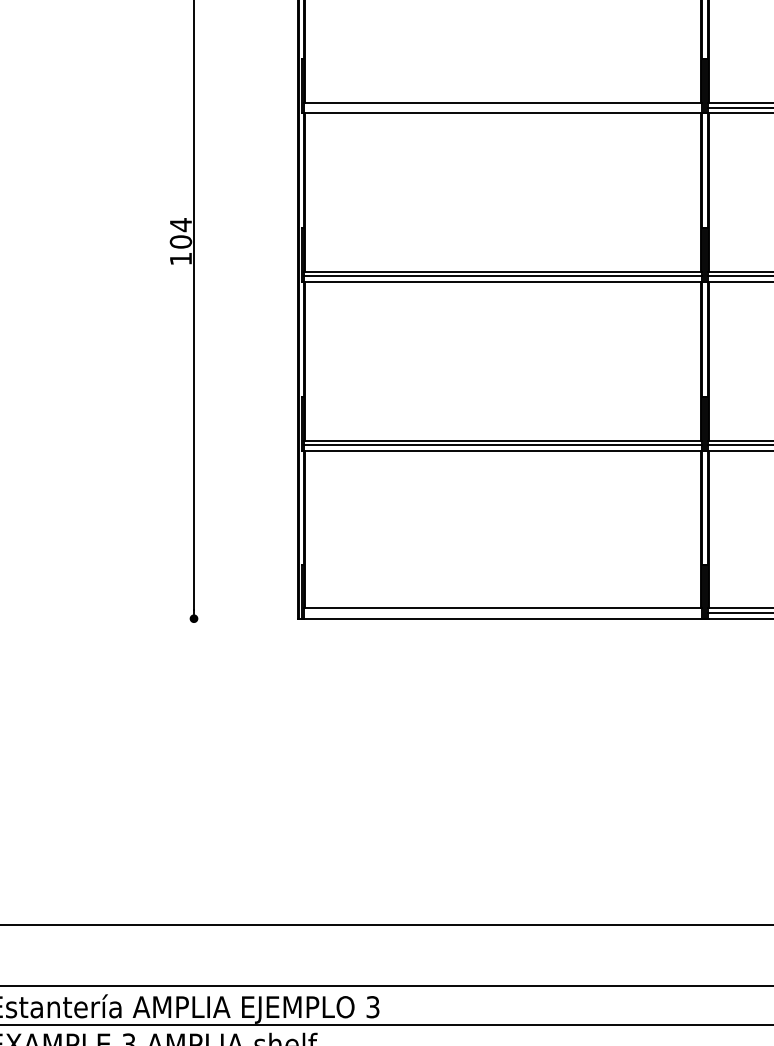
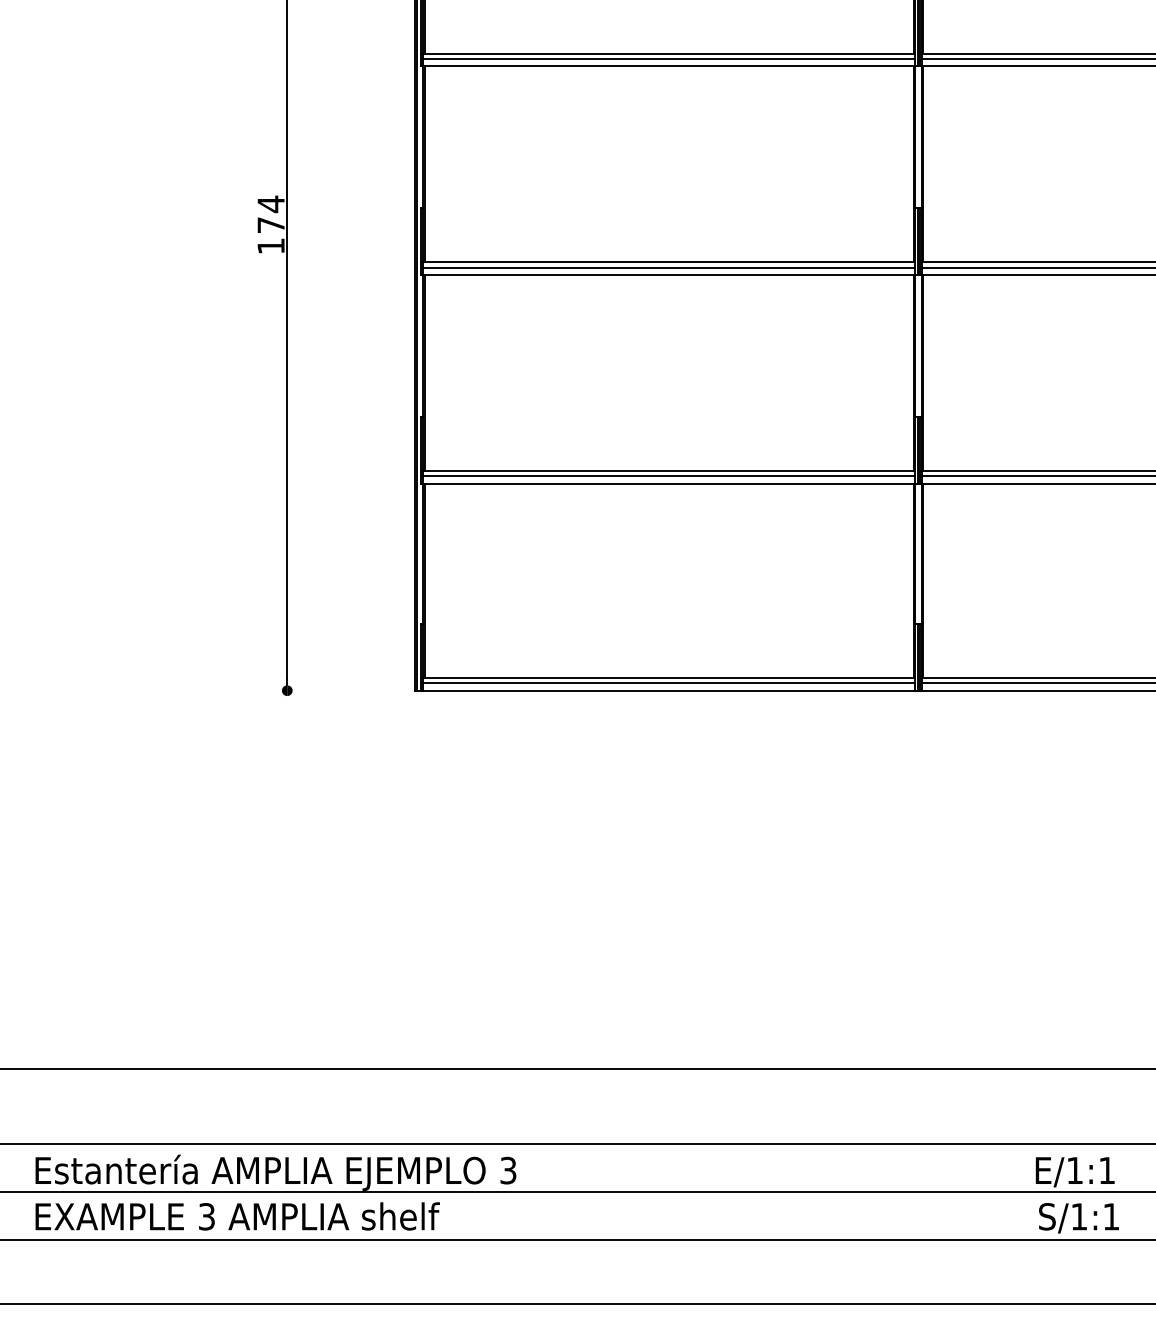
line: (503, 107) -> (669, 59), added
text: (180, 242) -> (270, 225), 104 -> 174
line: (503, 612) -> (669, 683), added

